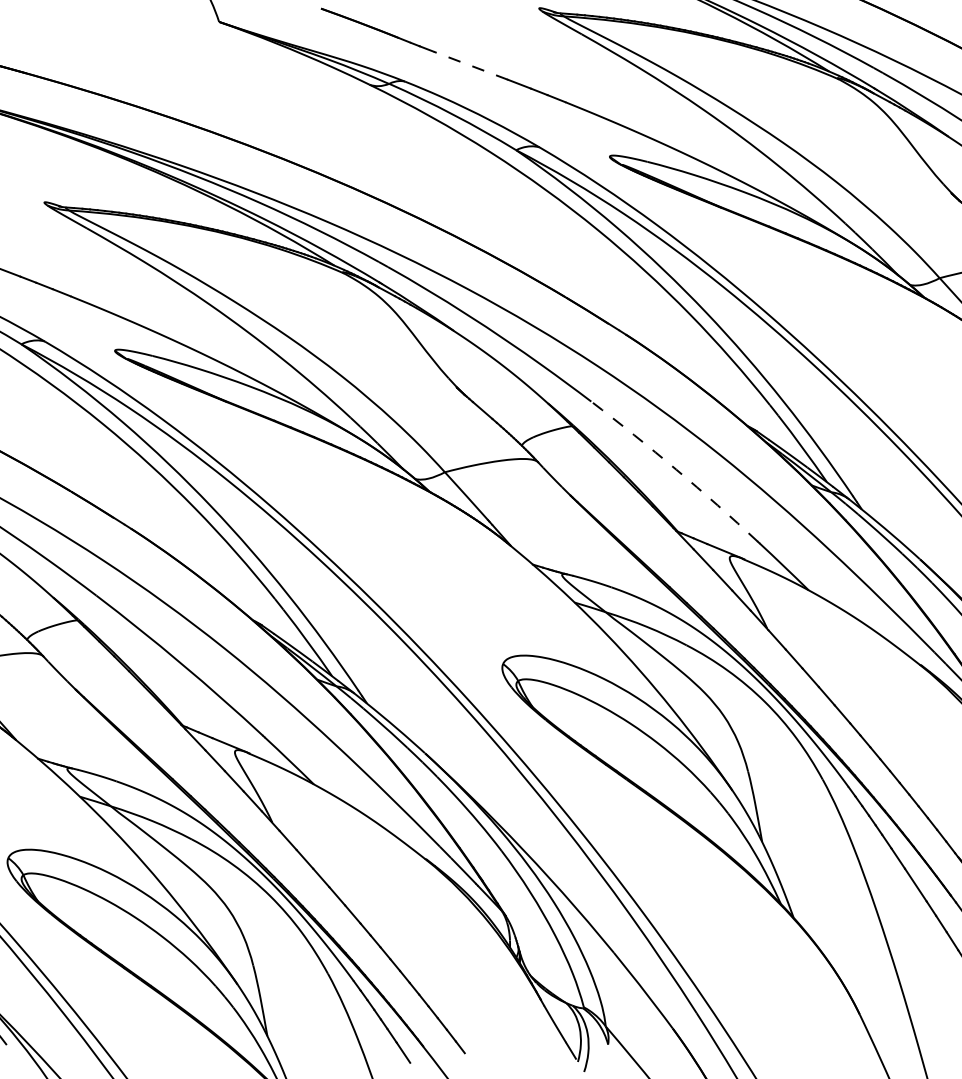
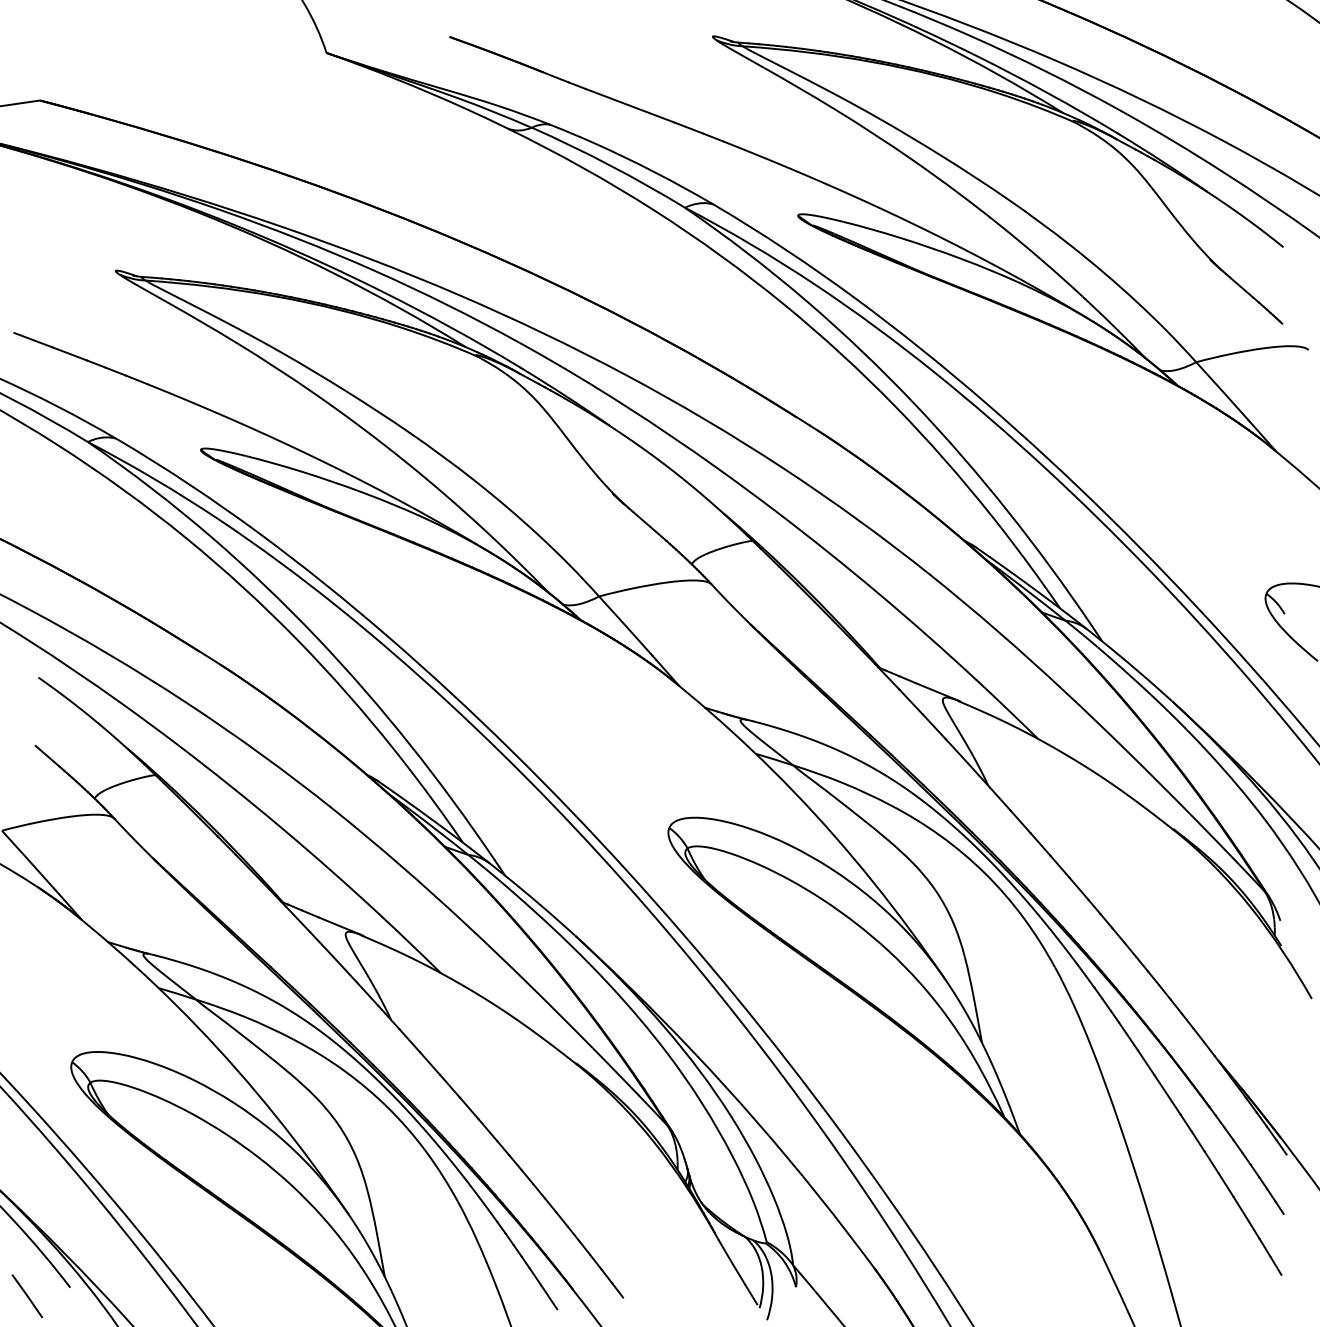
line: (470, 65) -> (630, 105), dashed -> solid
arc: (676, 469) -> (878, 593), dashed -> solid

